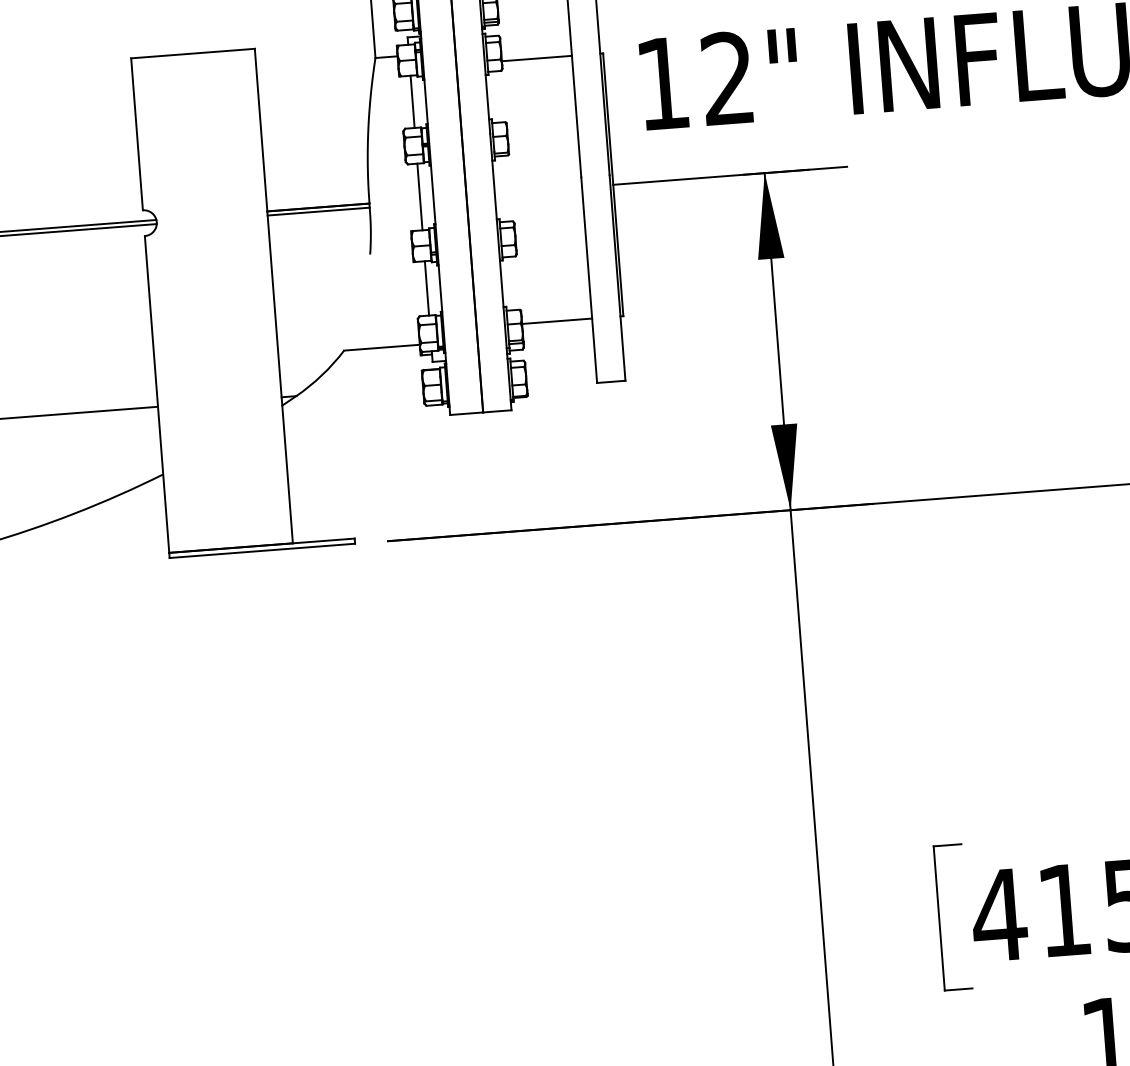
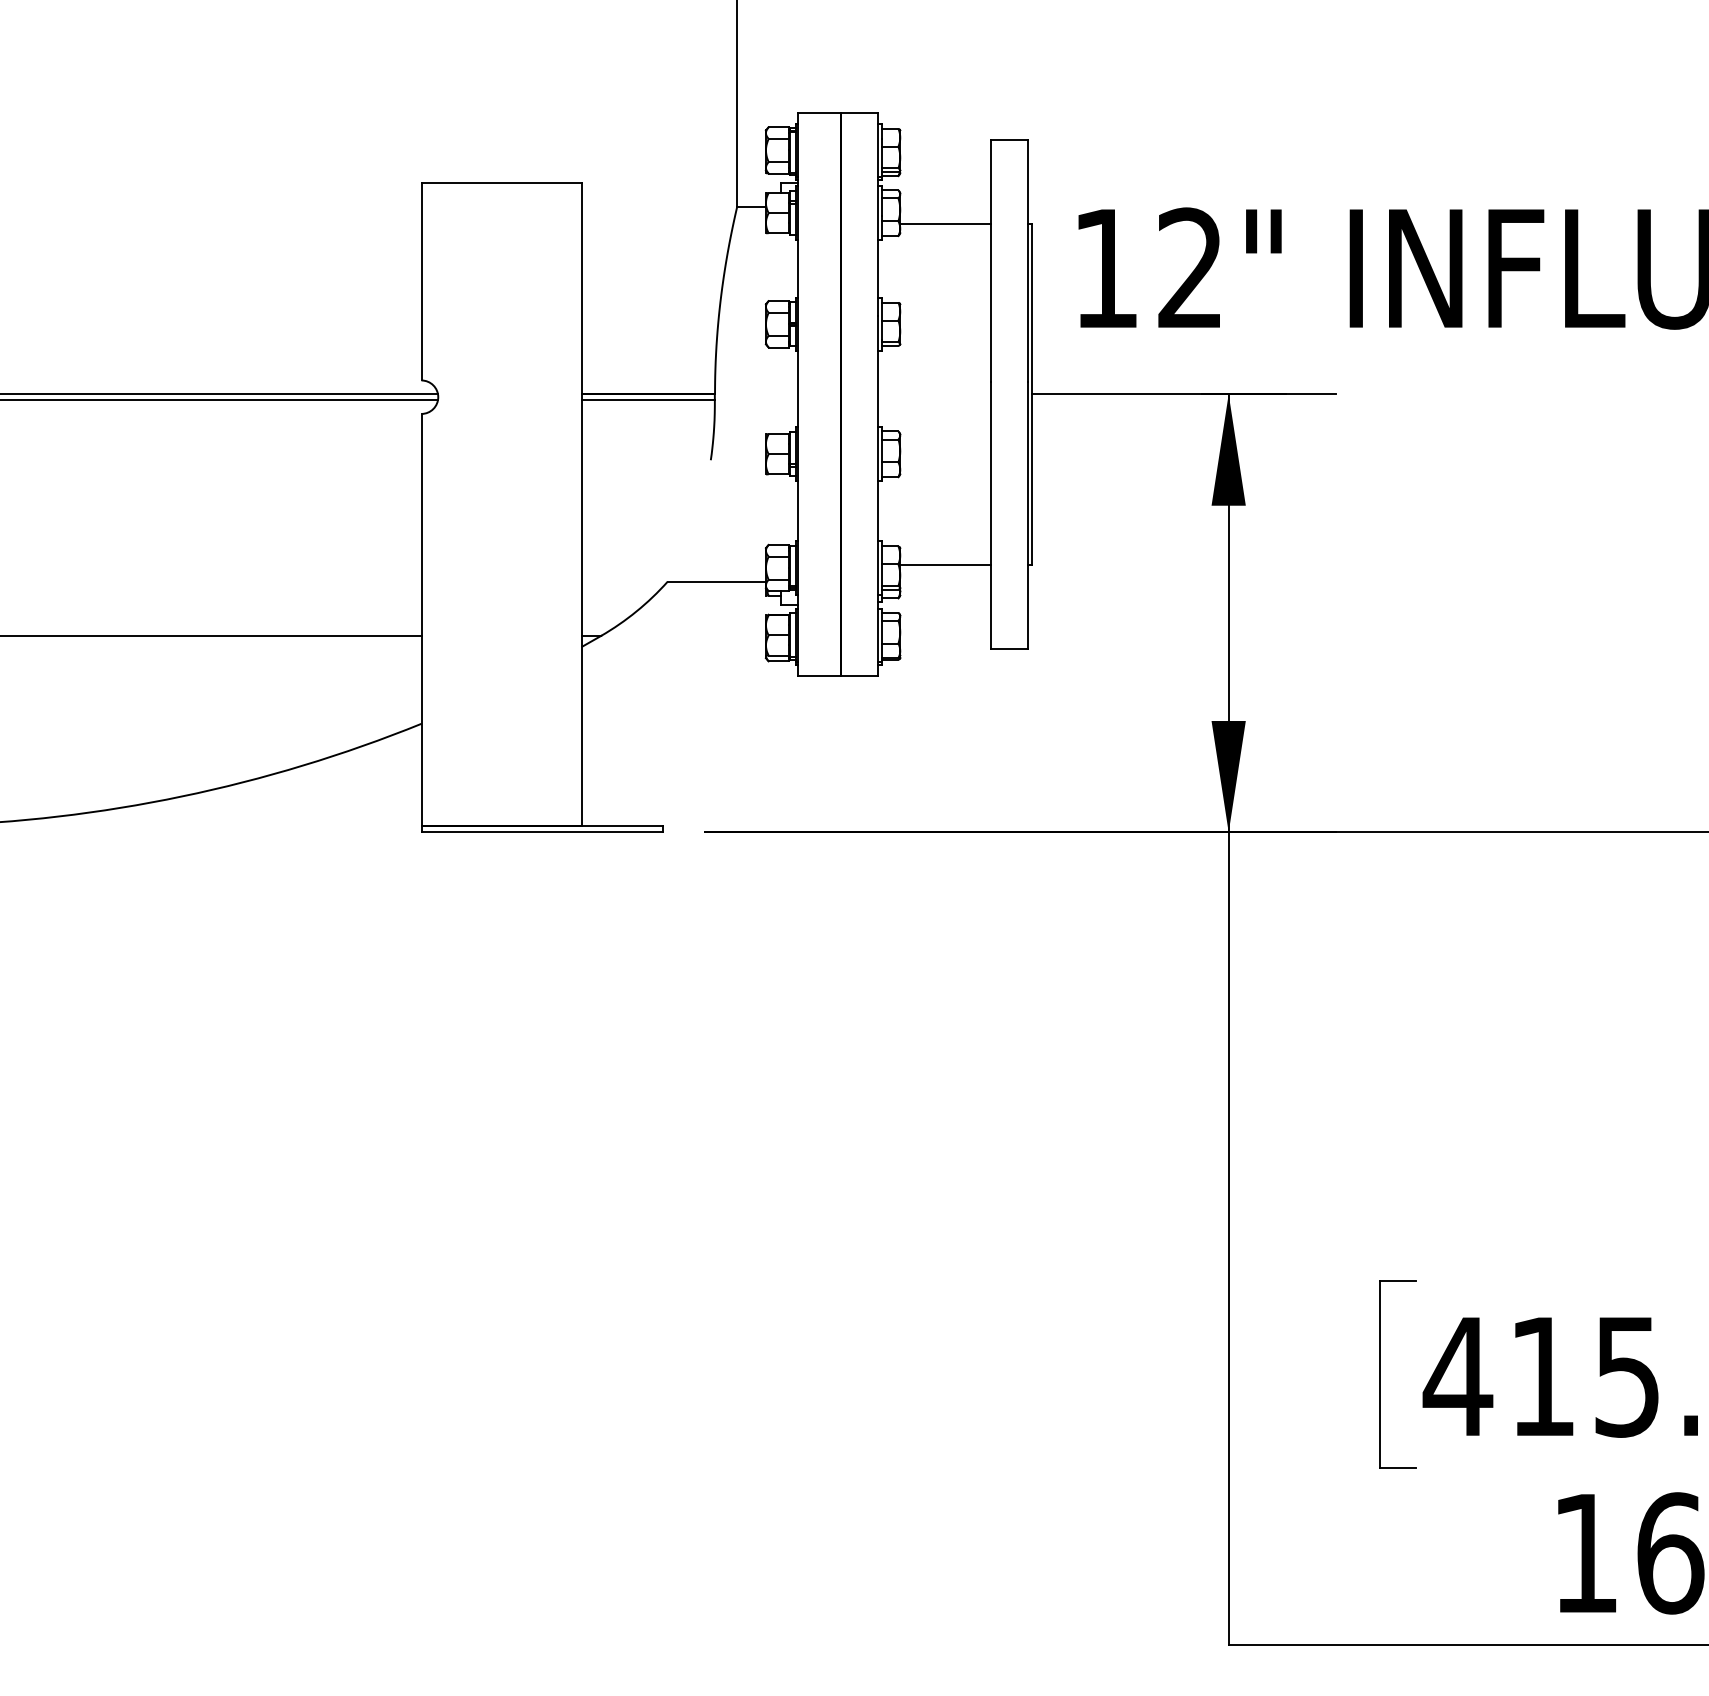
line: (412, 102) -> (780, 267), removed
line: (419, 196) -> (780, 390), removed
line: (426, 288) -> (780, 509), removed

